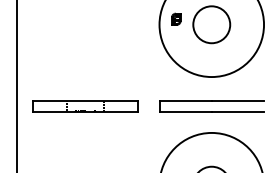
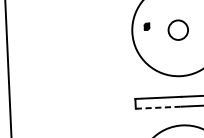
part: (176, 18) -> (147, 26), size x0.6
circle: (211, 24) -> (178, 29), size x0.6
part: (85, 106) -> (70, 107), removed
line: (186, 111) -> (159, 107), solid -> dashed

